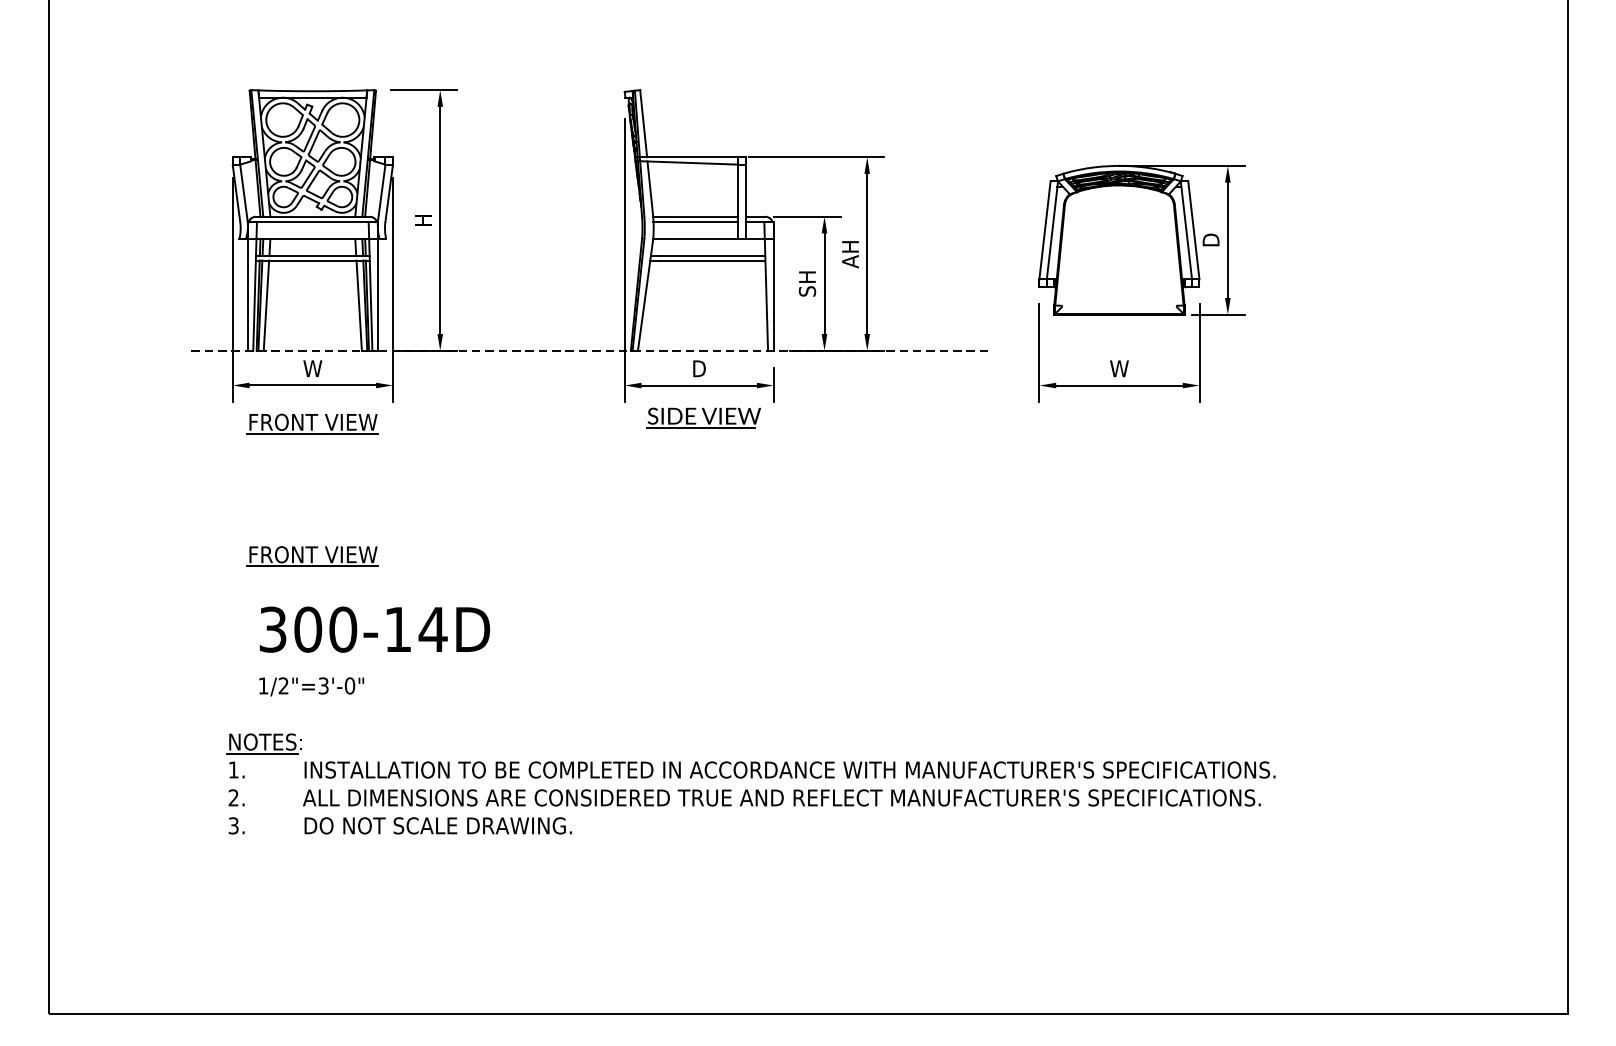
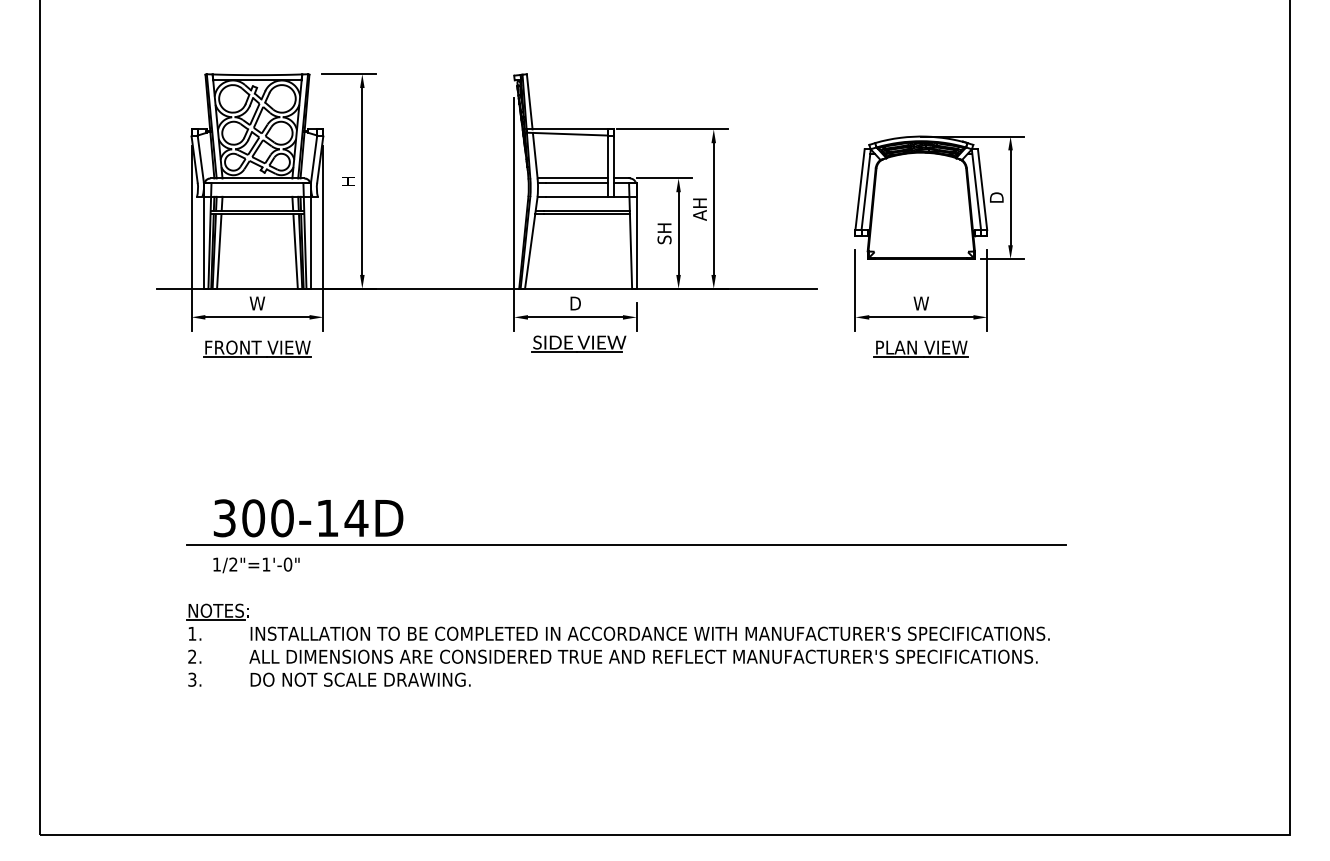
line: (592, 350) -> (487, 288), dashed -> solid
part: (1118, 423) -> (920, 348), added
part: (312, 555) -> (257, 457), removed
line: (760, 662) -> (625, 545), added
text: (323, 685) -> (266, 564), 1/2"=3'-0" -> 1/2"=1'-0"

